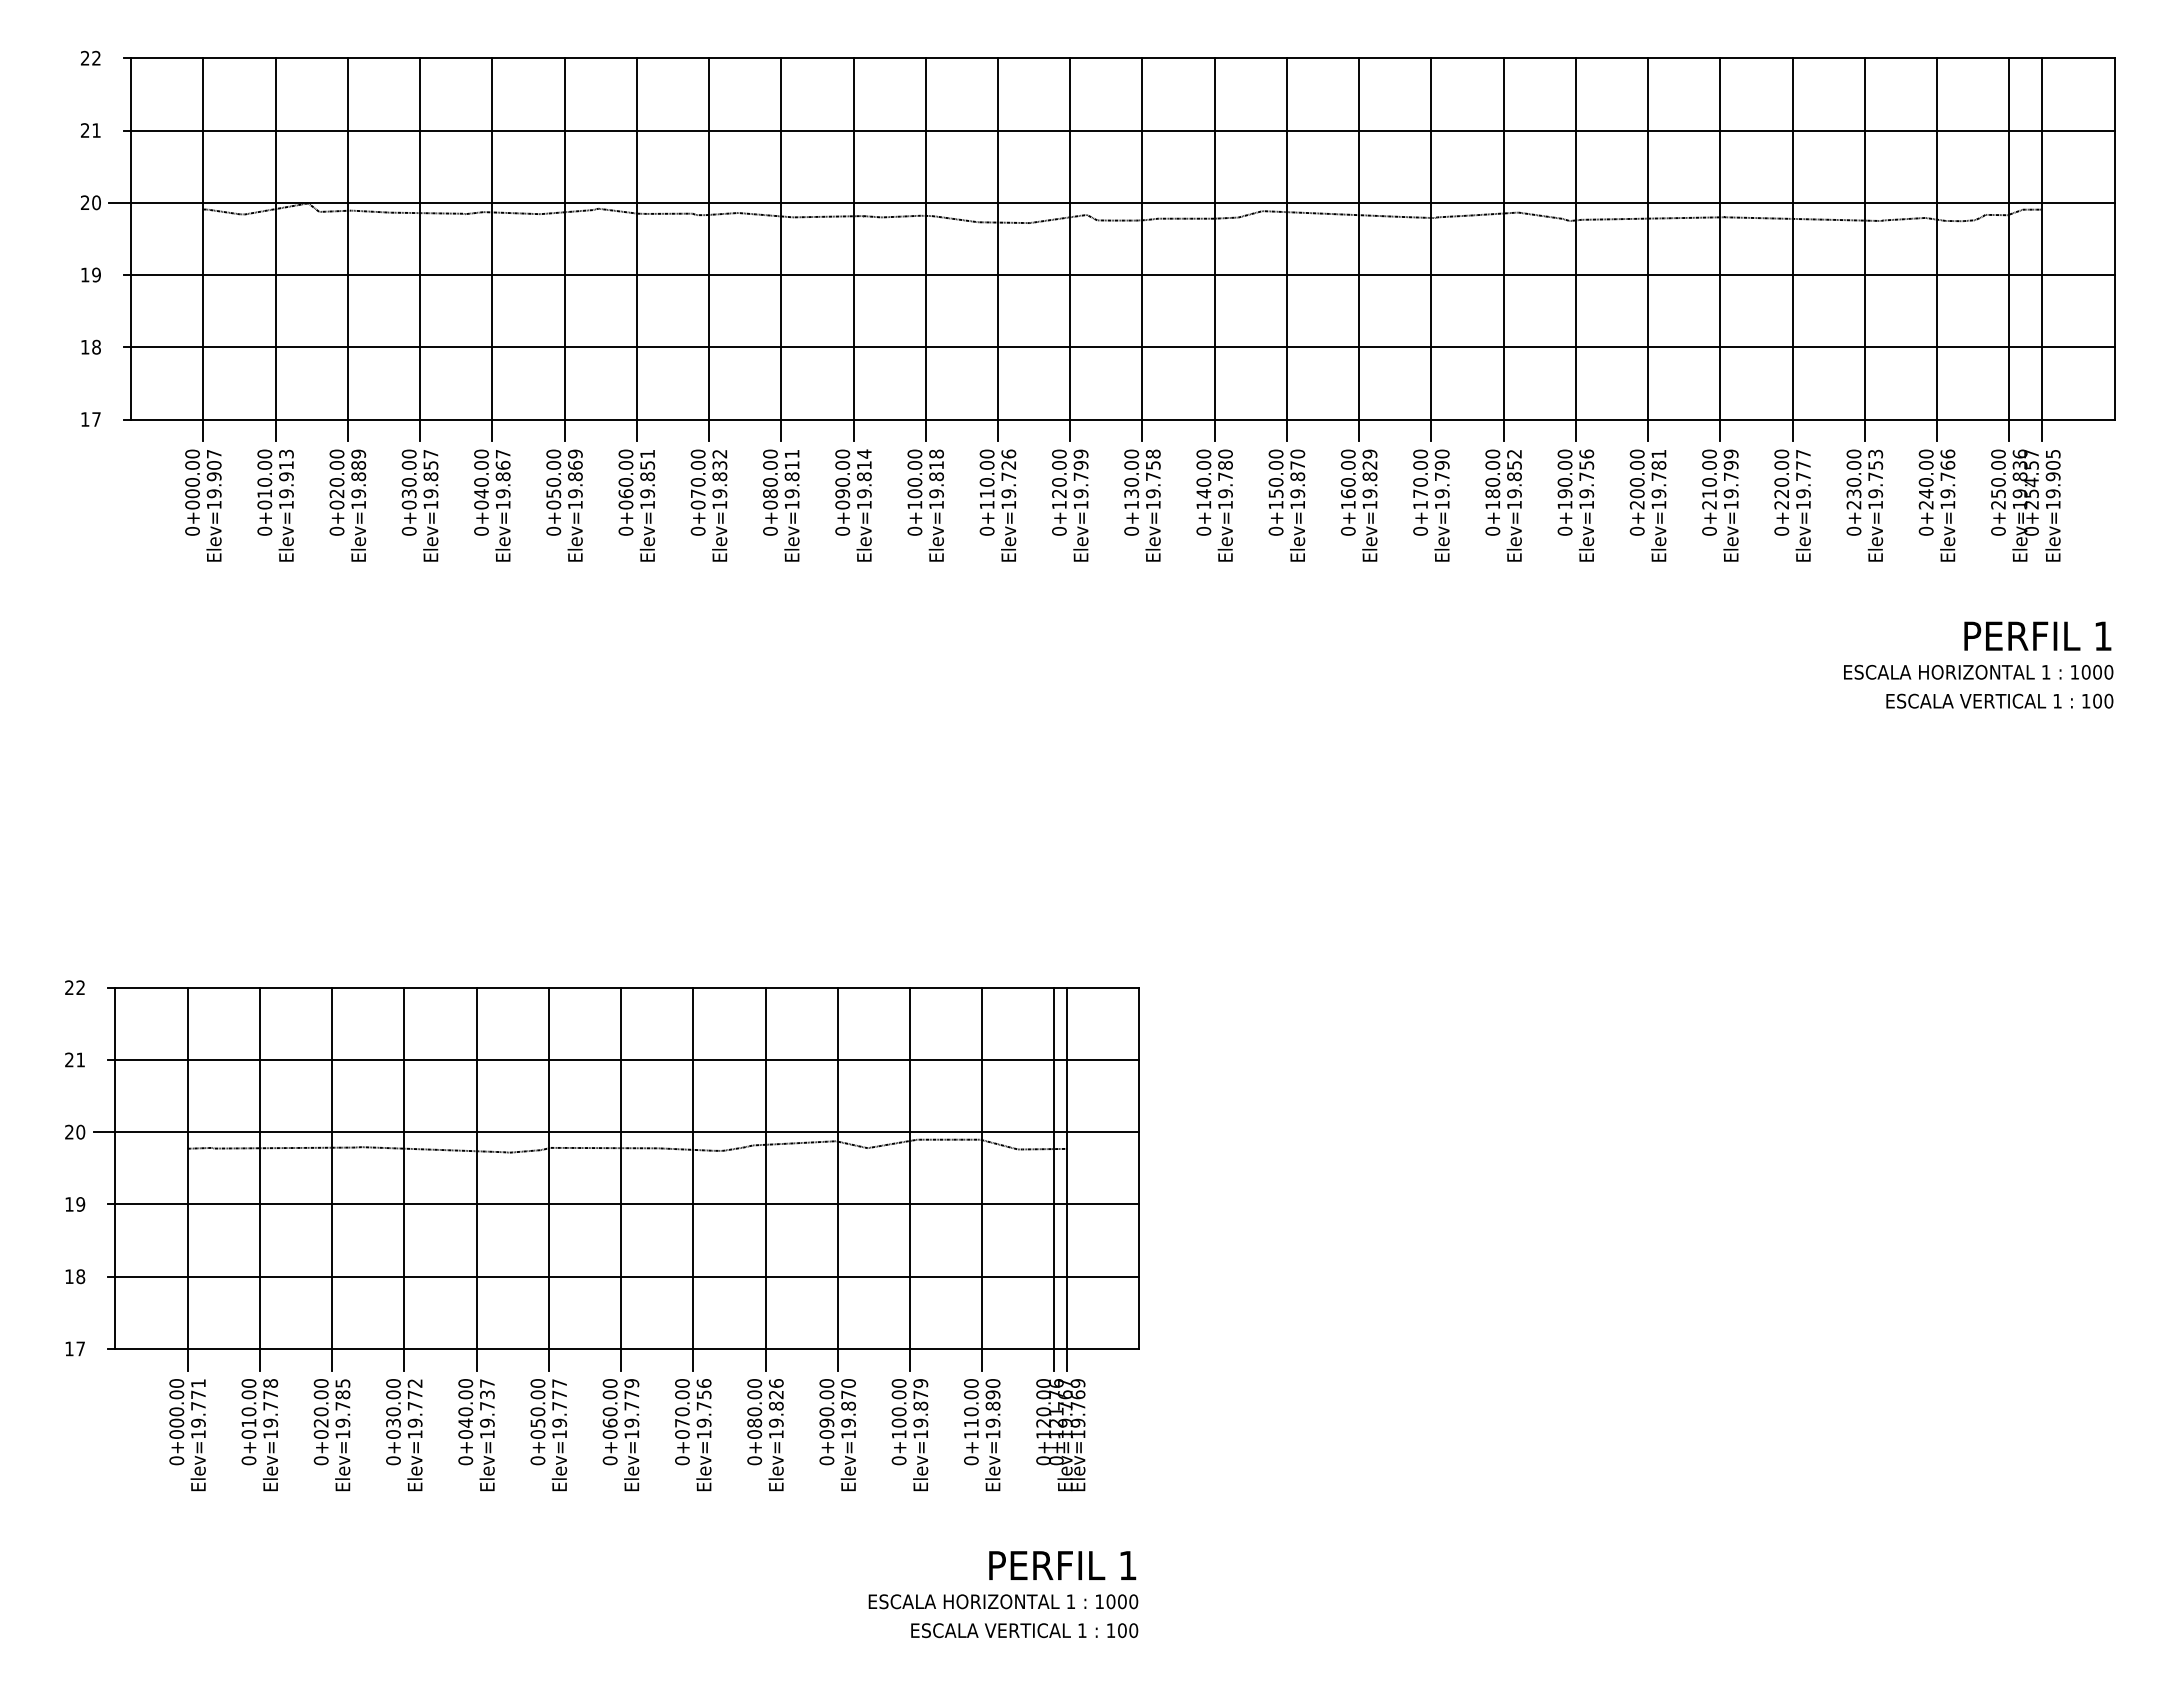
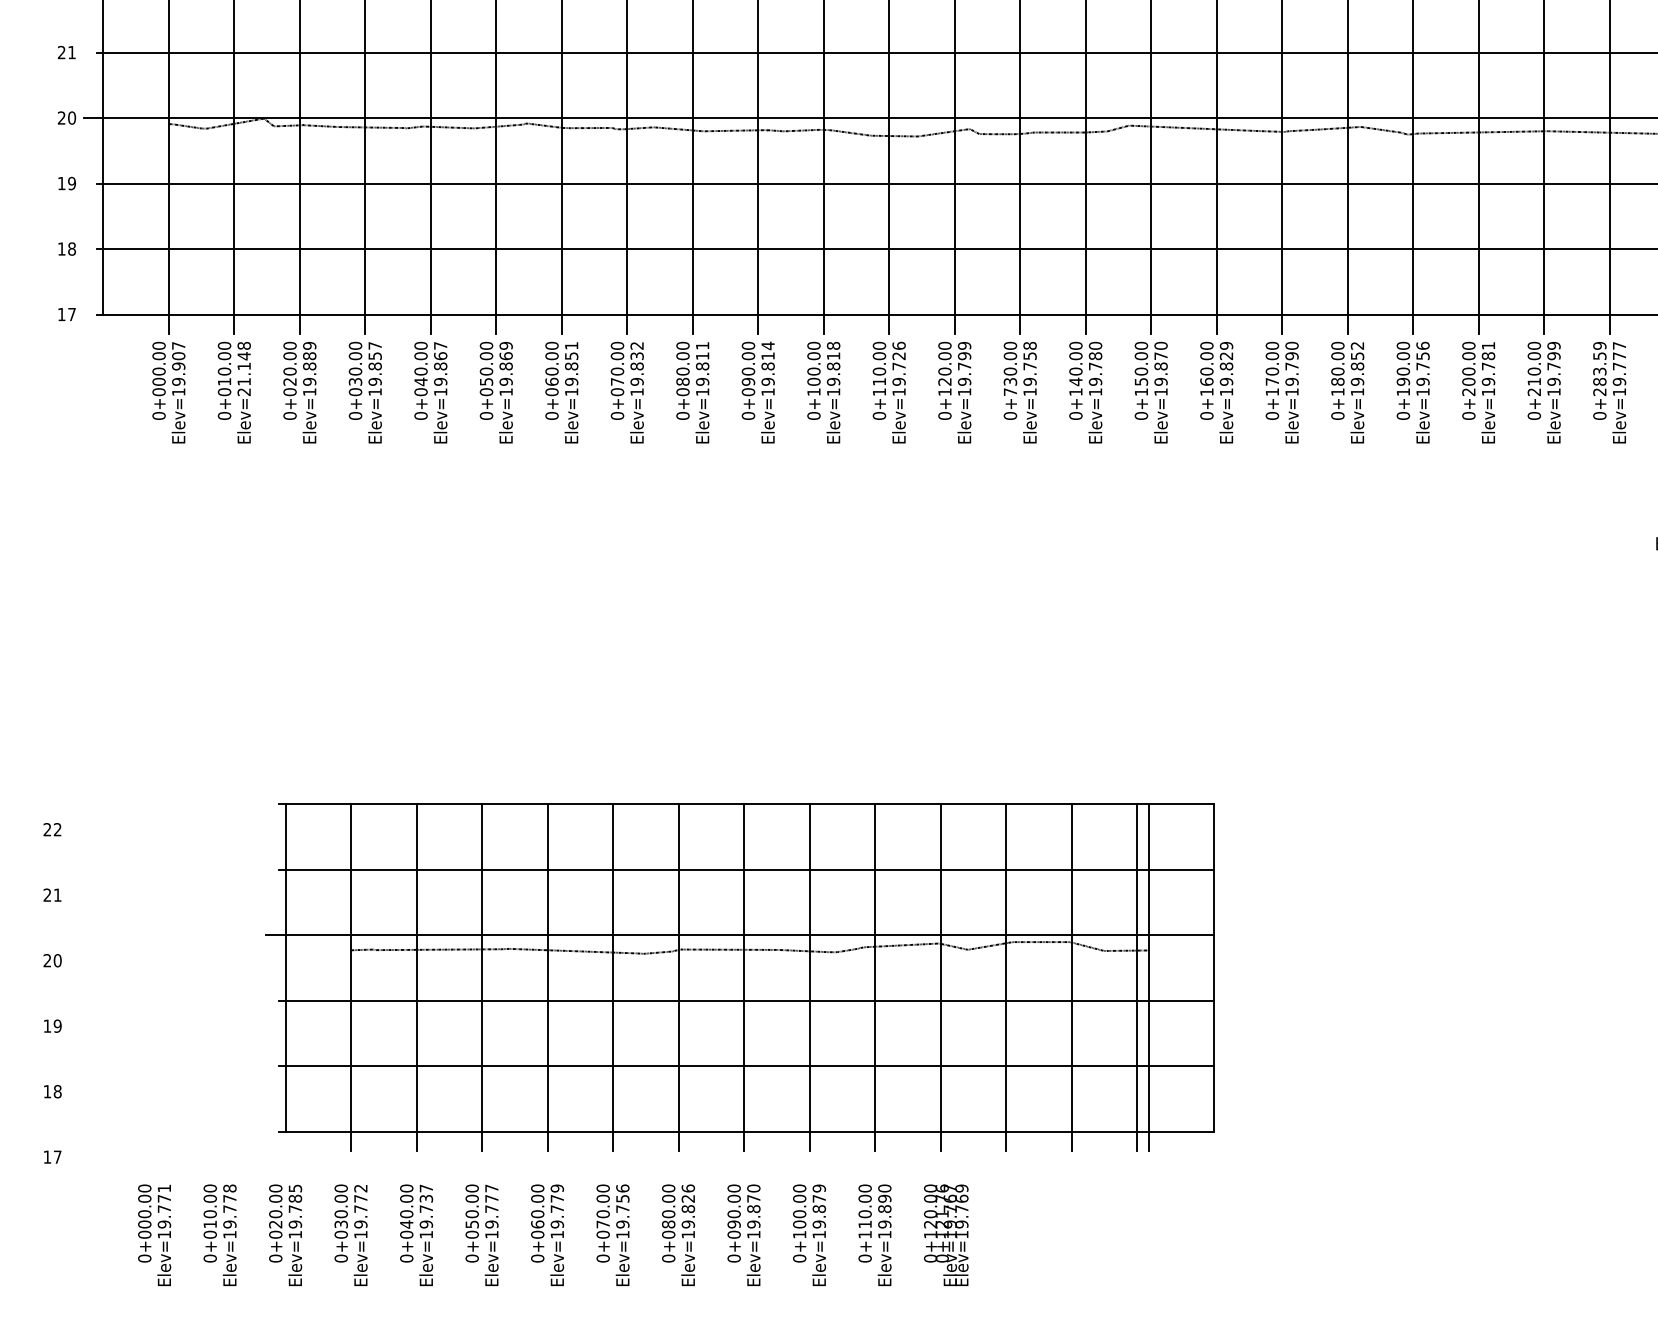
text: (1781, 473) -> (1599, 363), 0+220.00 -> 0+283.59
text: (286, 479) -> (244, 368), Elev=19.913 -> Elev=21.148
text: (1131, 505) -> (1010, 392), 0+130.00 -> 0+730.00
part: (616, 1179) -> (740, 978), moved

